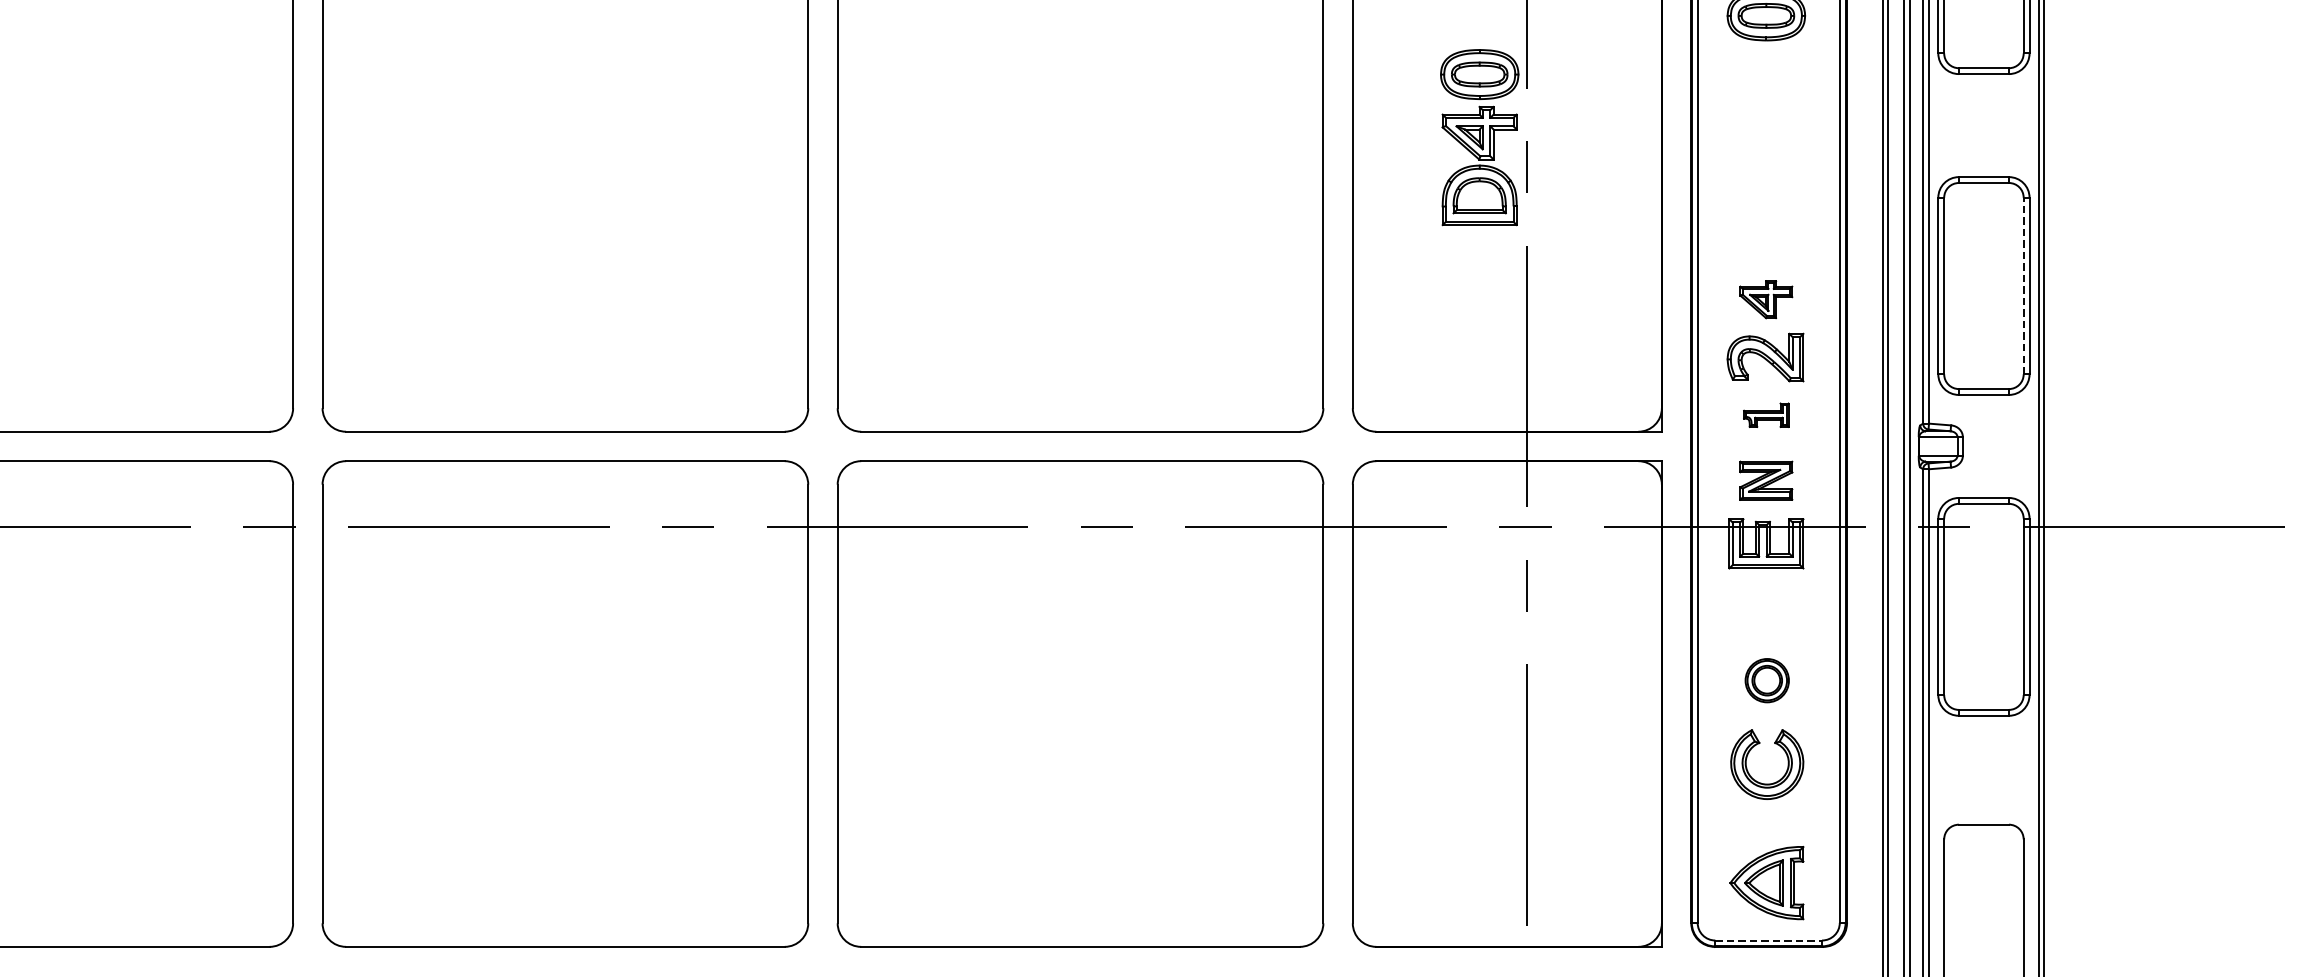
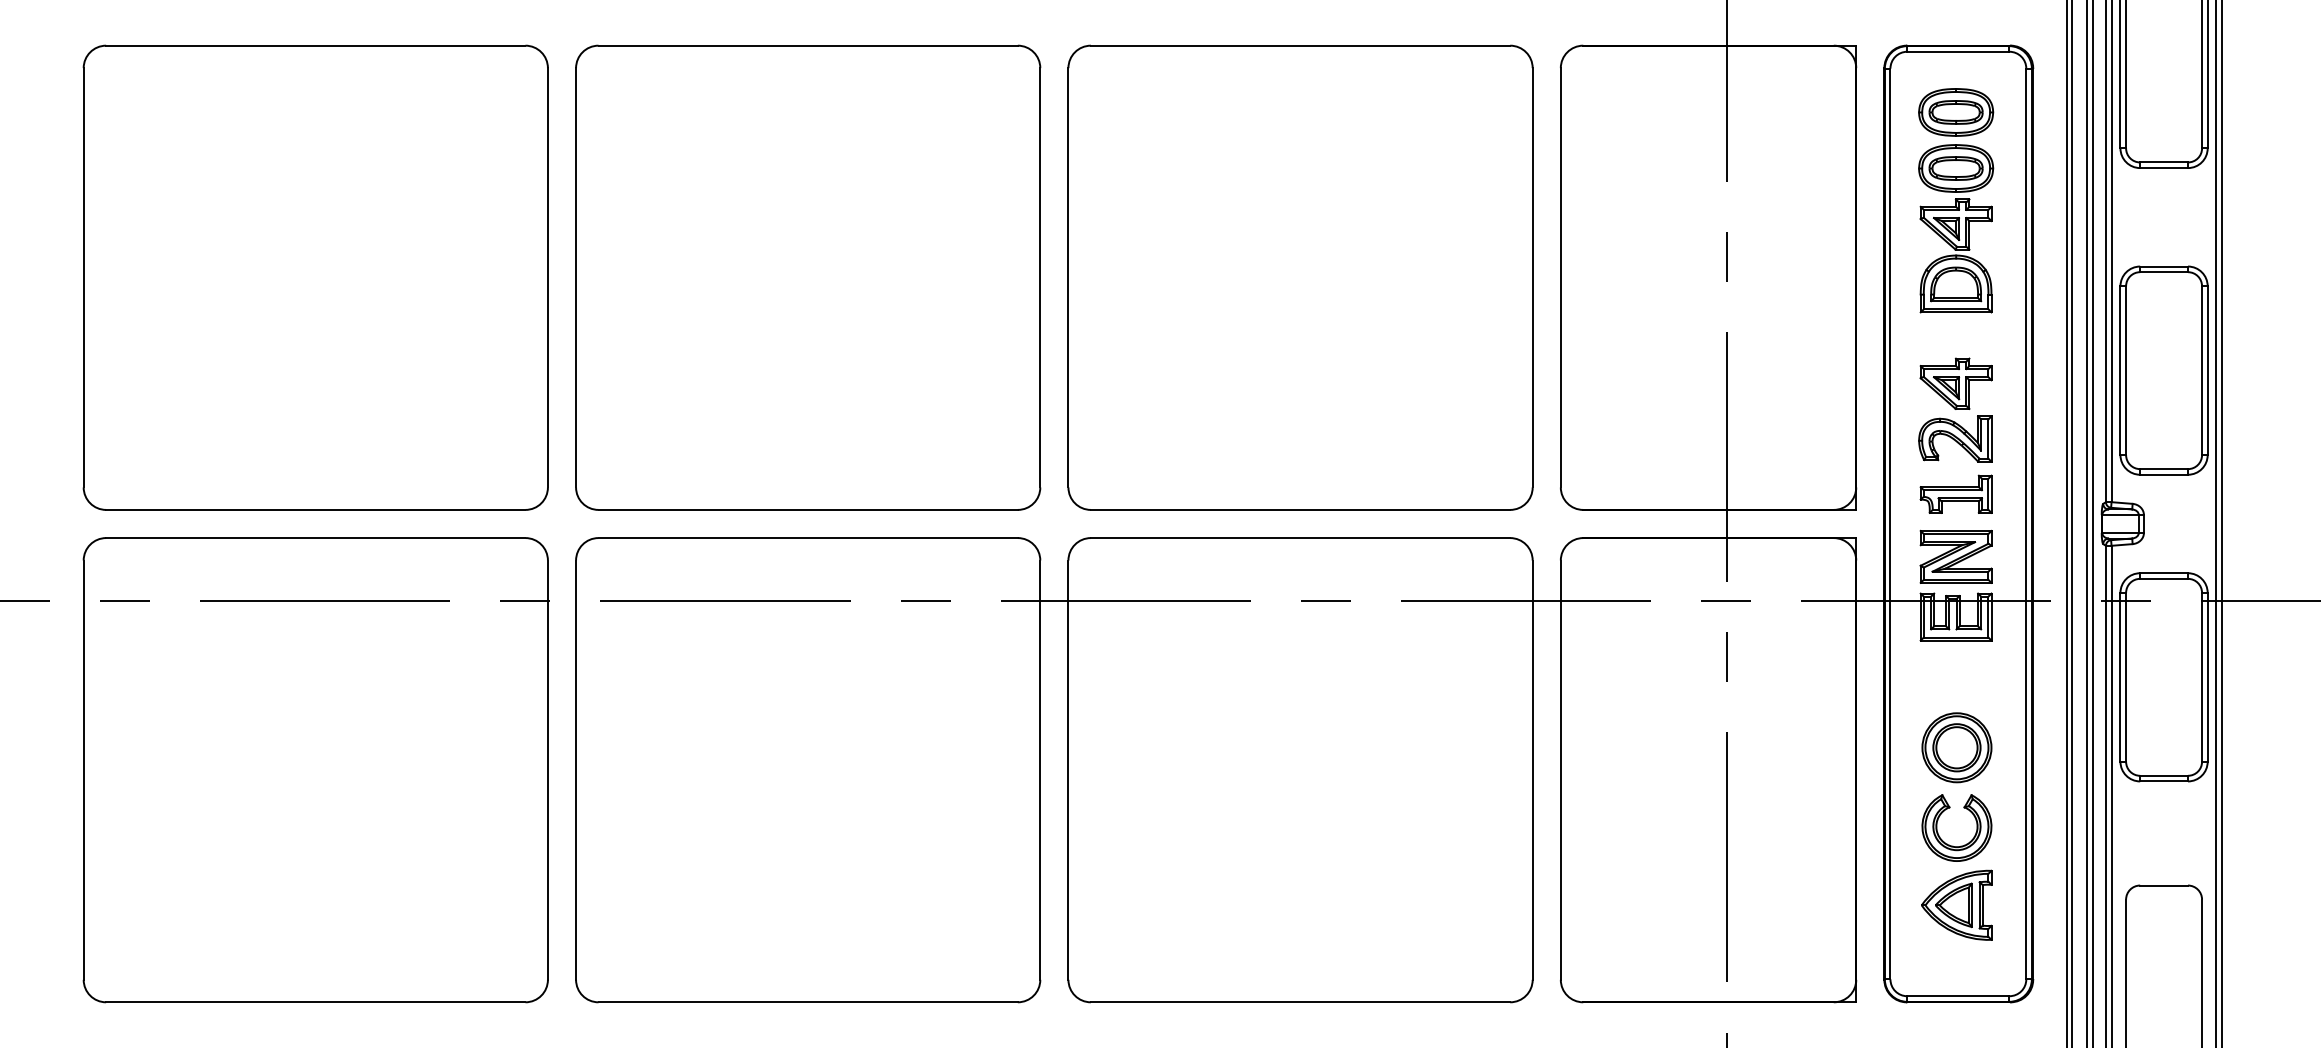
part: (1480, 137) -> (1956, 228), moved
line: (2024, 285) -> (2202, 370), dashed -> solid
part: (1765, 299) -> (1955, 383), size x1.43
part: (1765, 414) -> (1955, 493), size x1.67
part: (1765, 480) -> (1955, 556), size x1.43
part: (1766, 680) -> (1956, 747), size x1.67
part: (1766, 882) -> (1956, 904), moved
line: (1768, 940) -> (1958, 996), dashed -> solid

